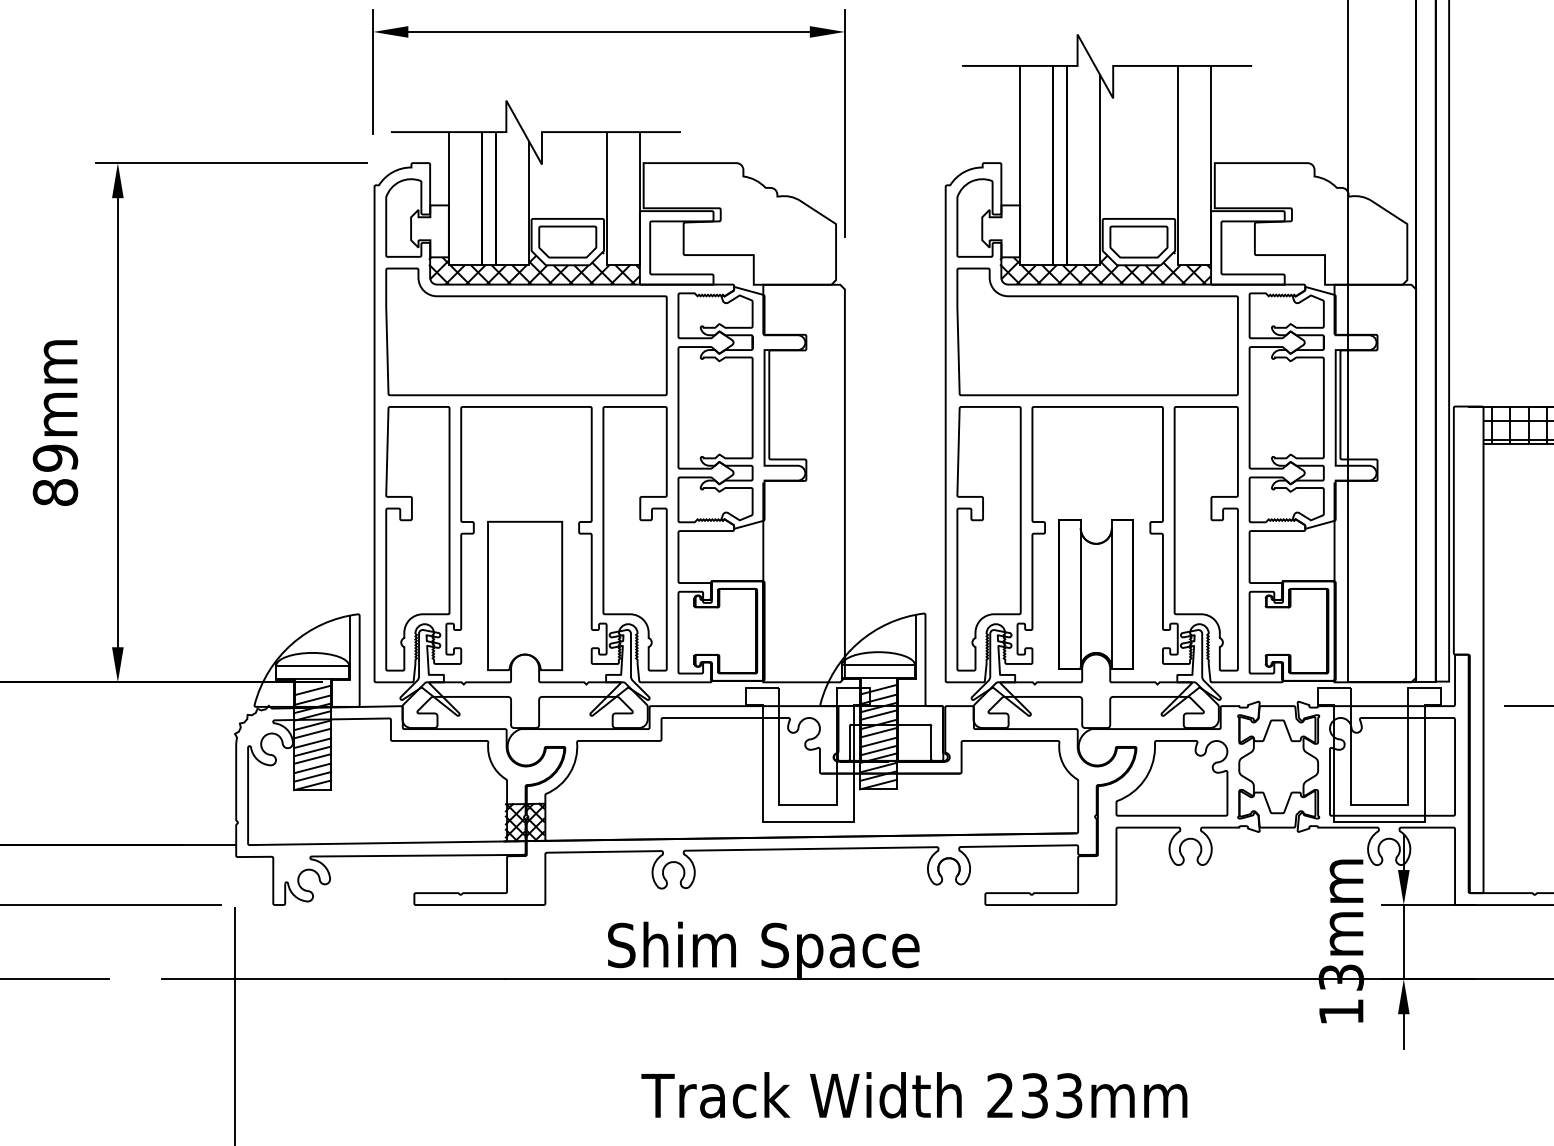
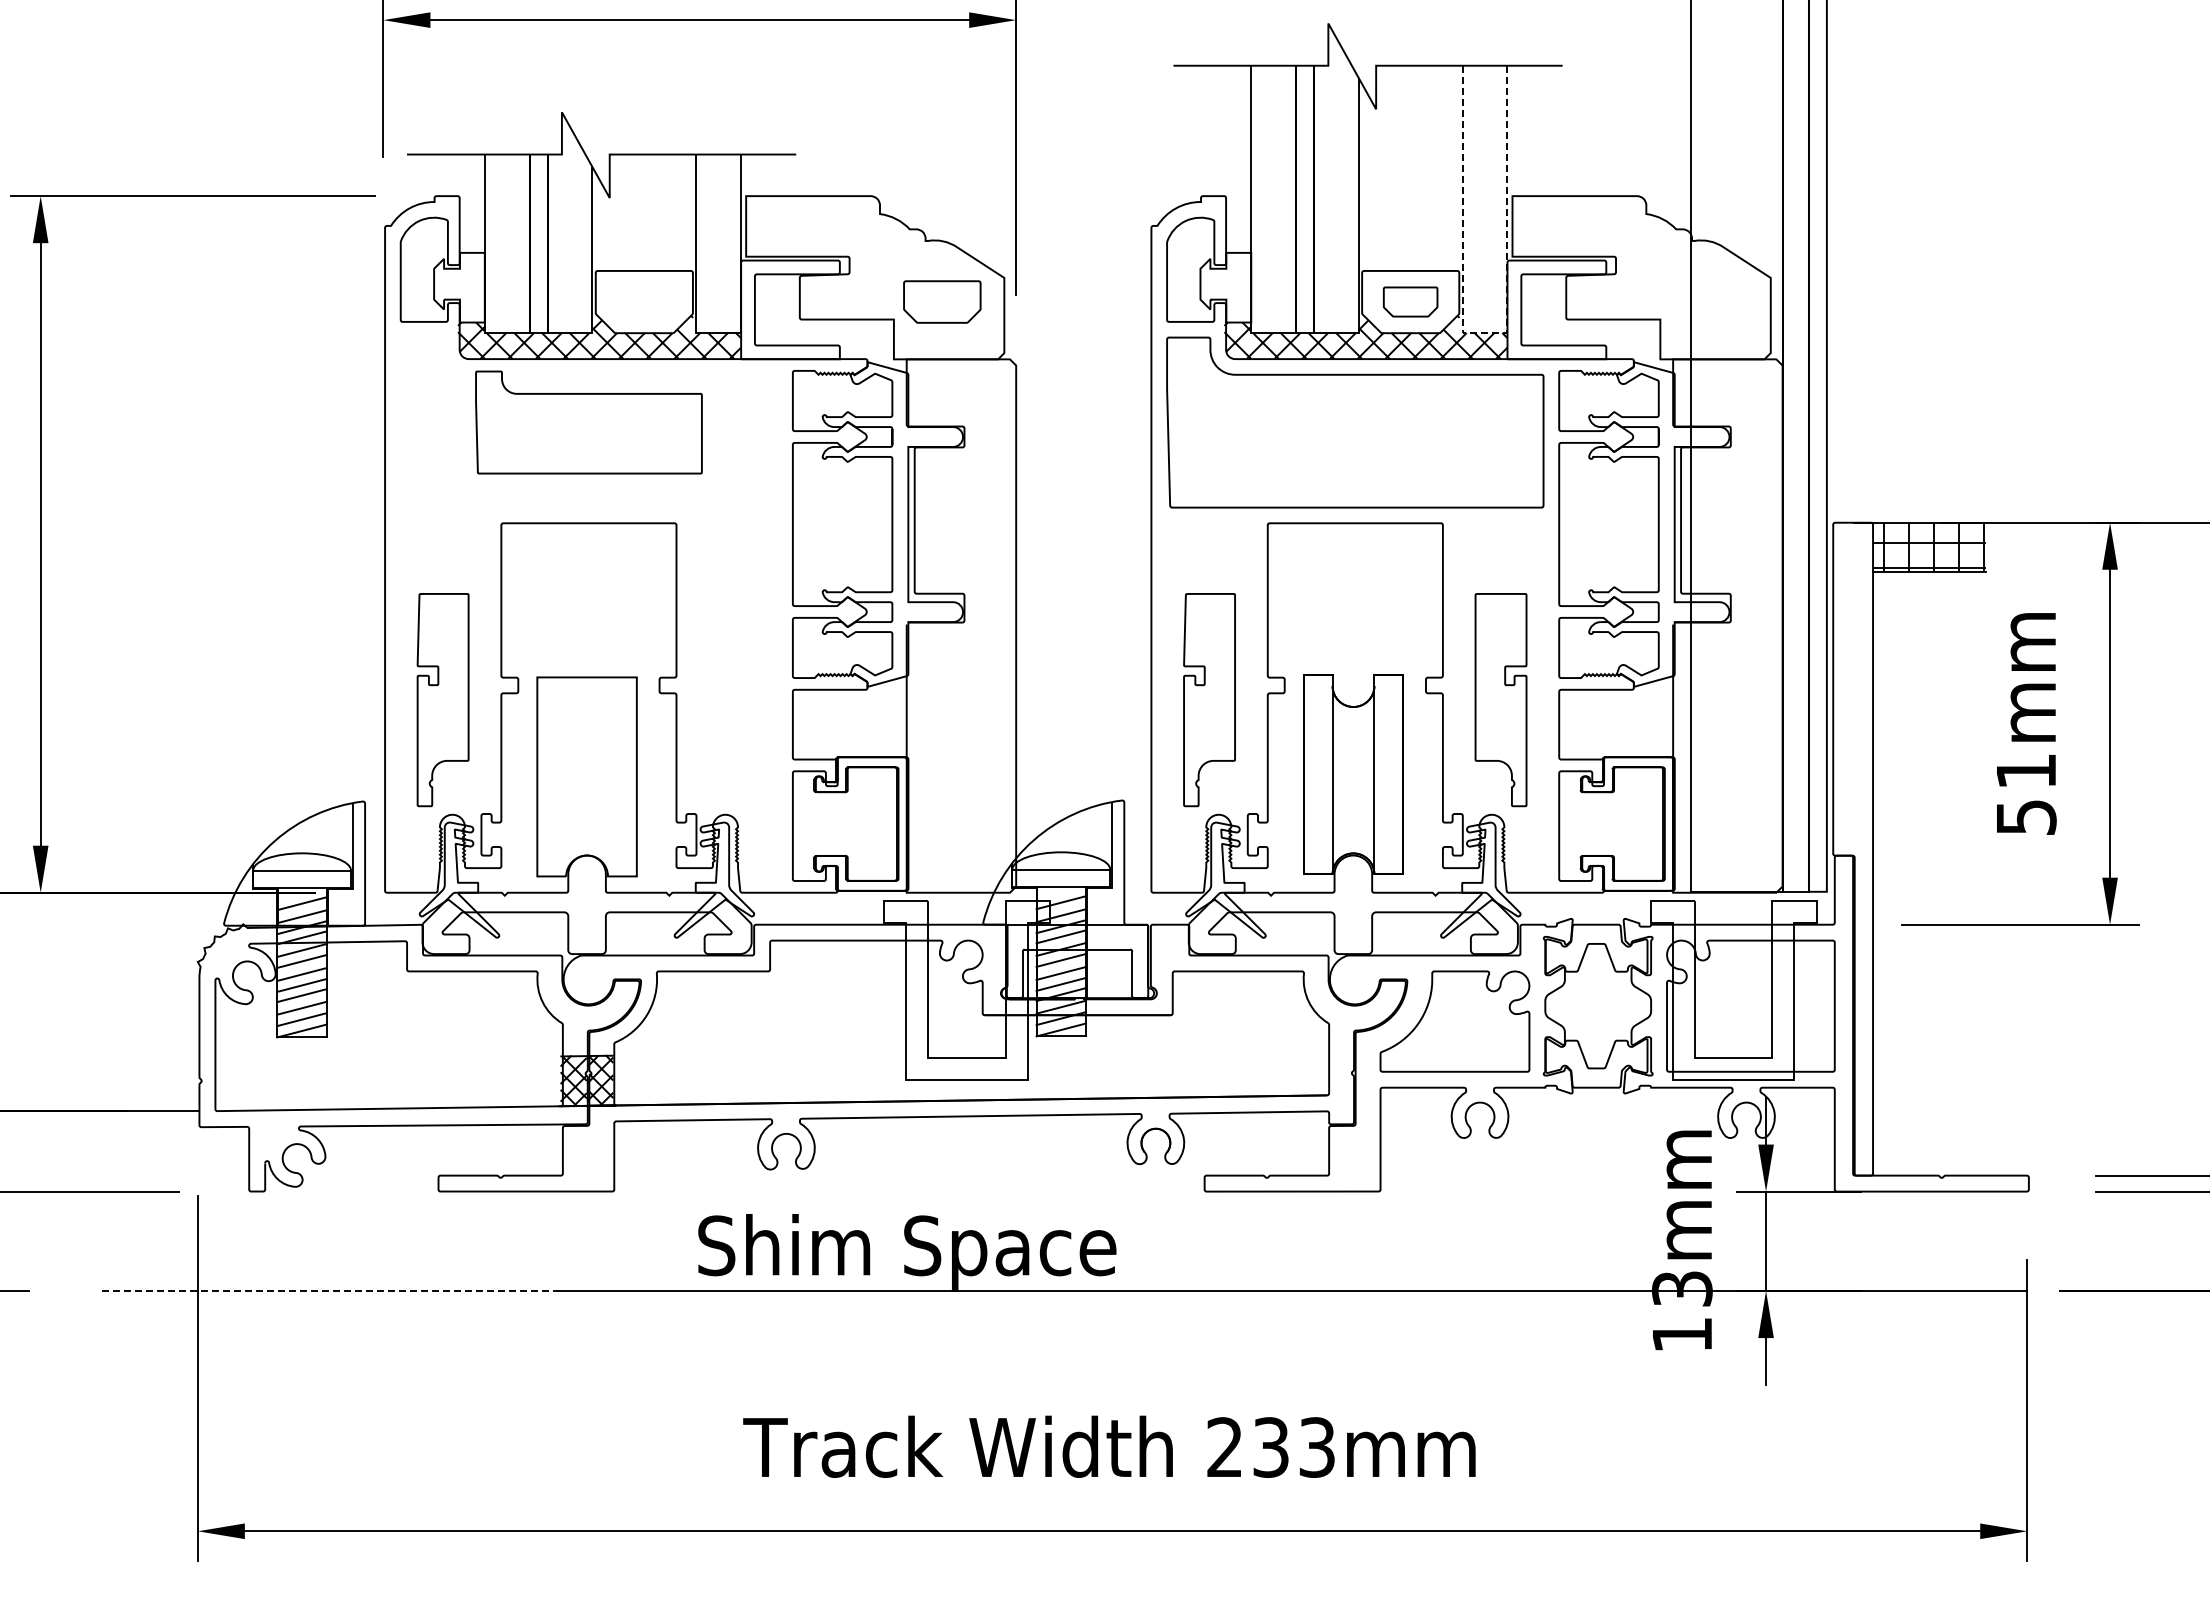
part: (567, 241) -> (942, 301), moved
part: (1138, 241) -> (1410, 301), size x0.7
line: (1194, 265) -> (1485, 333), solid -> dashed
part: (526, 331) -> (588, 422), size x0.6
part: (417, 538) -> (442, 699), size x0.6
part: (634, 538) -> (734, 699), removed
part: (988, 538) -> (1209, 699), size x0.6
part: (1205, 538) -> (1500, 699), size x0.6
line: (333, 979) -> (329, 1291), solid -> dashed

